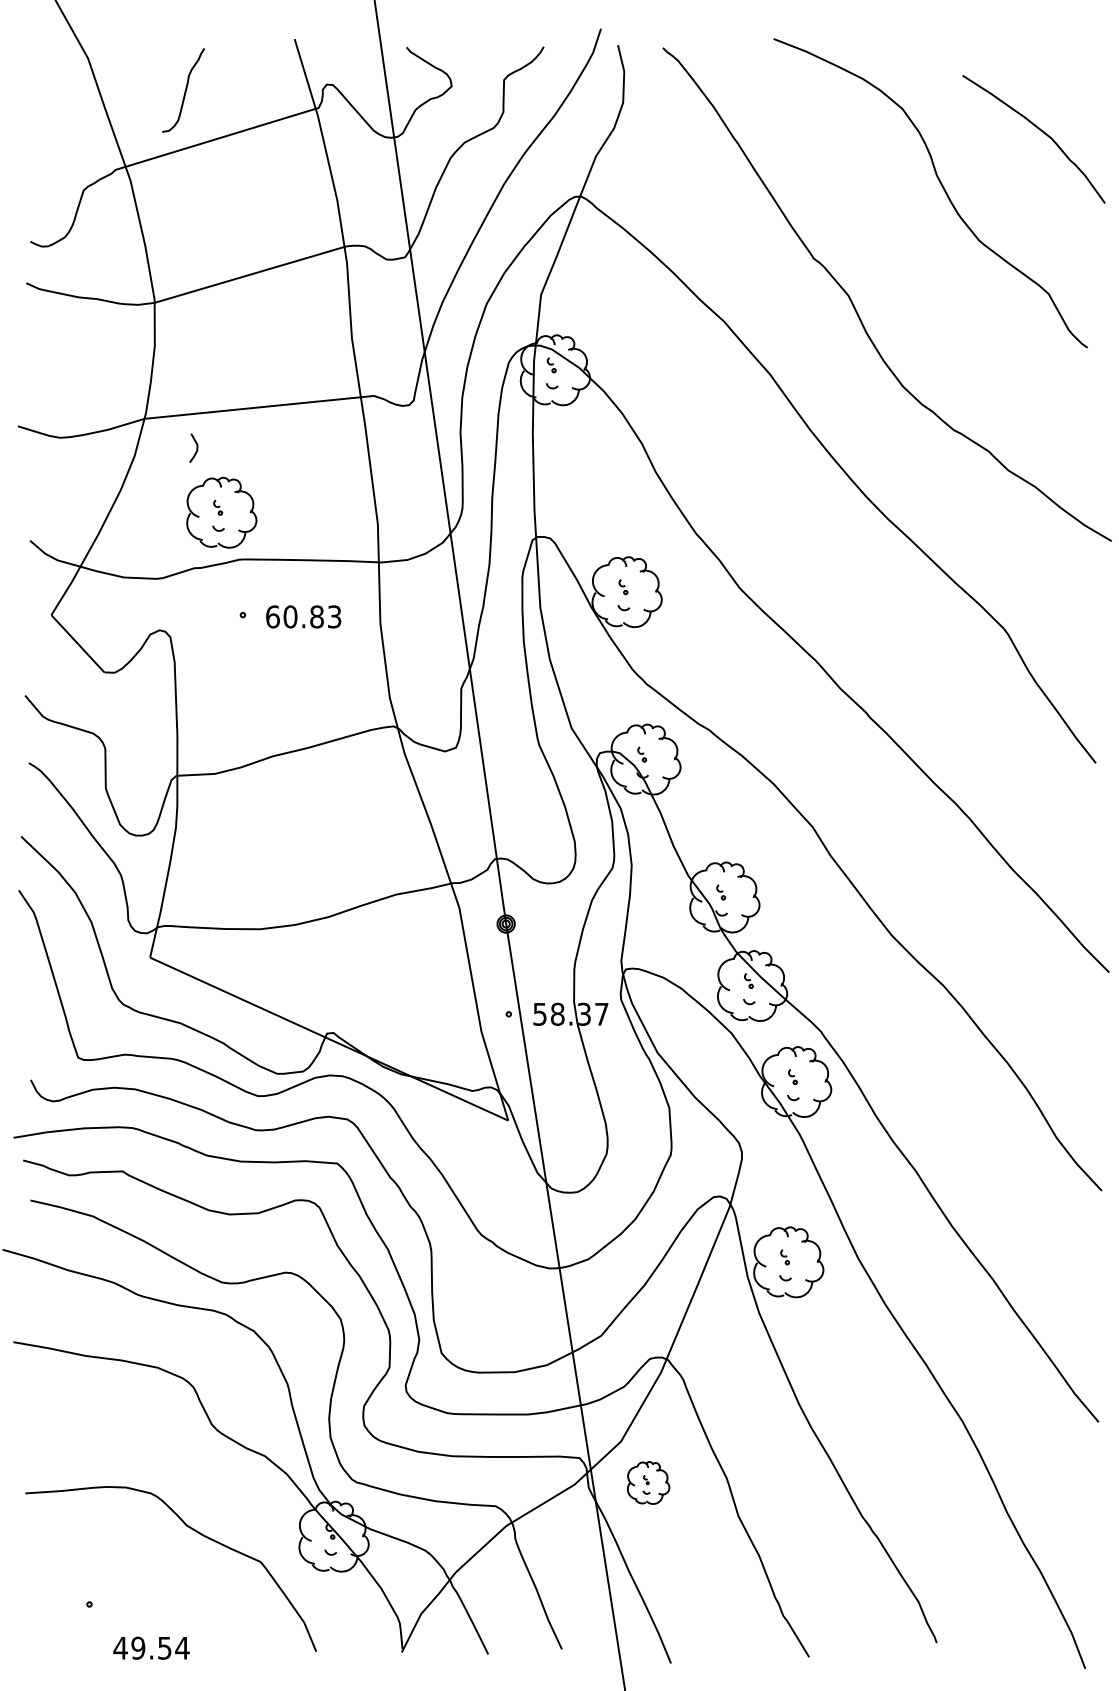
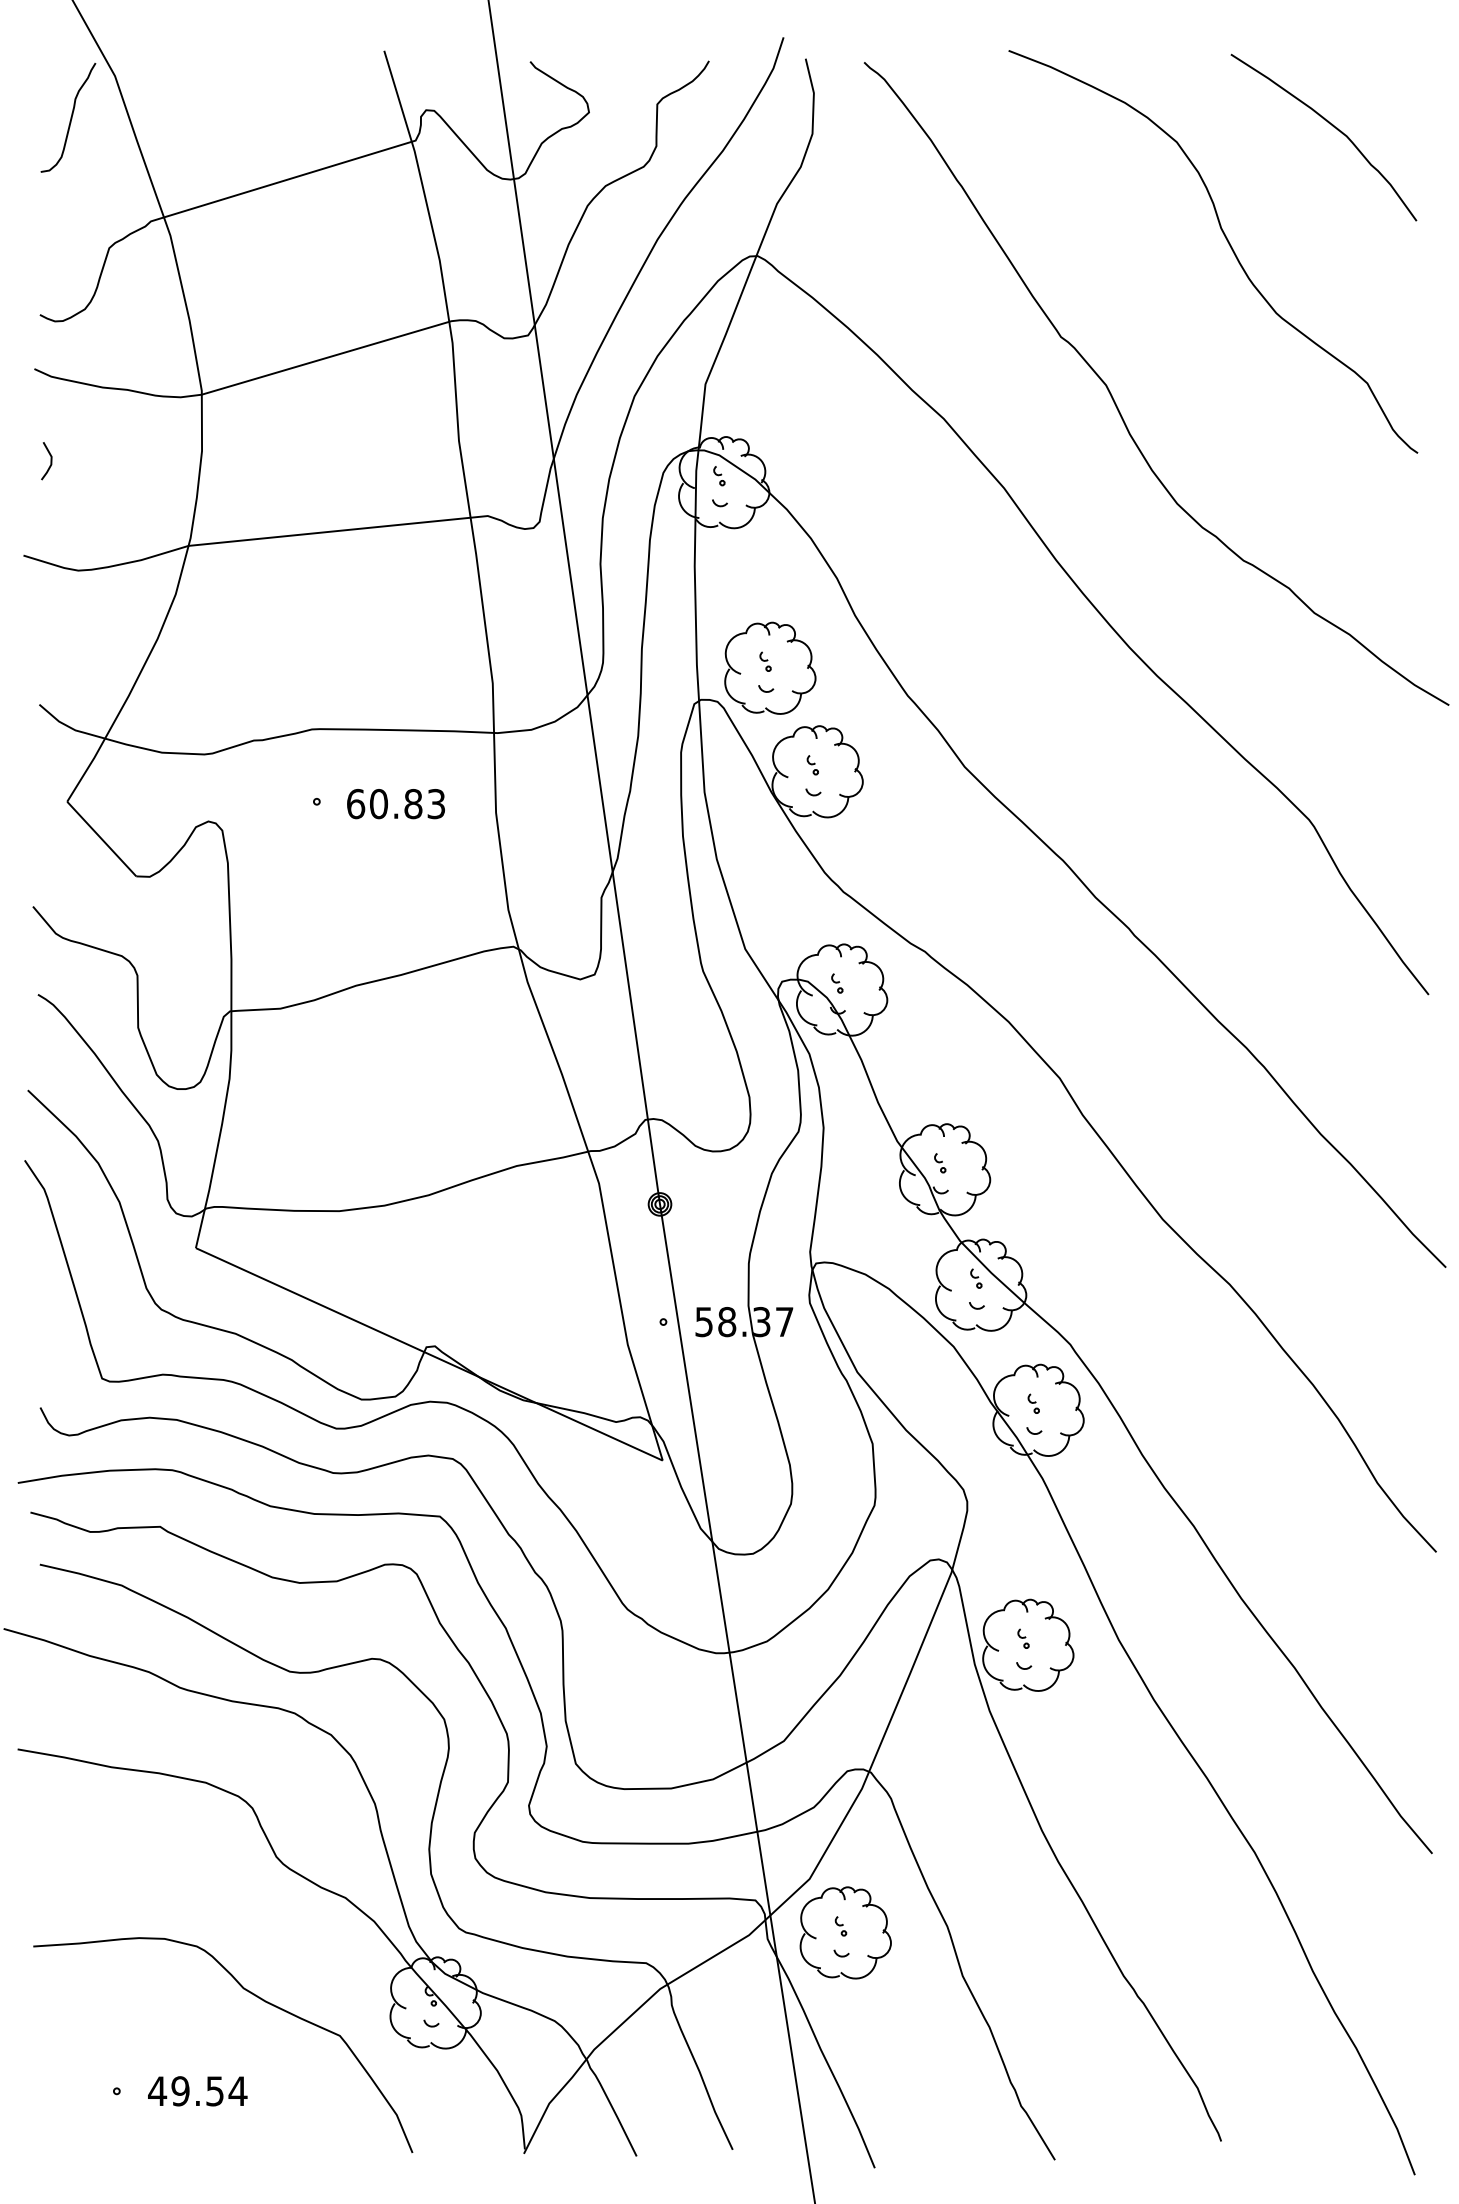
curve: (185, 90) -> (70, 117), moved
curve: (1041, 131) -> (1333, 127), moved
line: (196, 448) -> (50, 461), moved
part: (221, 512) -> (770, 667), moved
part: (648, 1482) -> (845, 1932), size x1.67
text: (151, 1648) -> (197, 2091), moved

